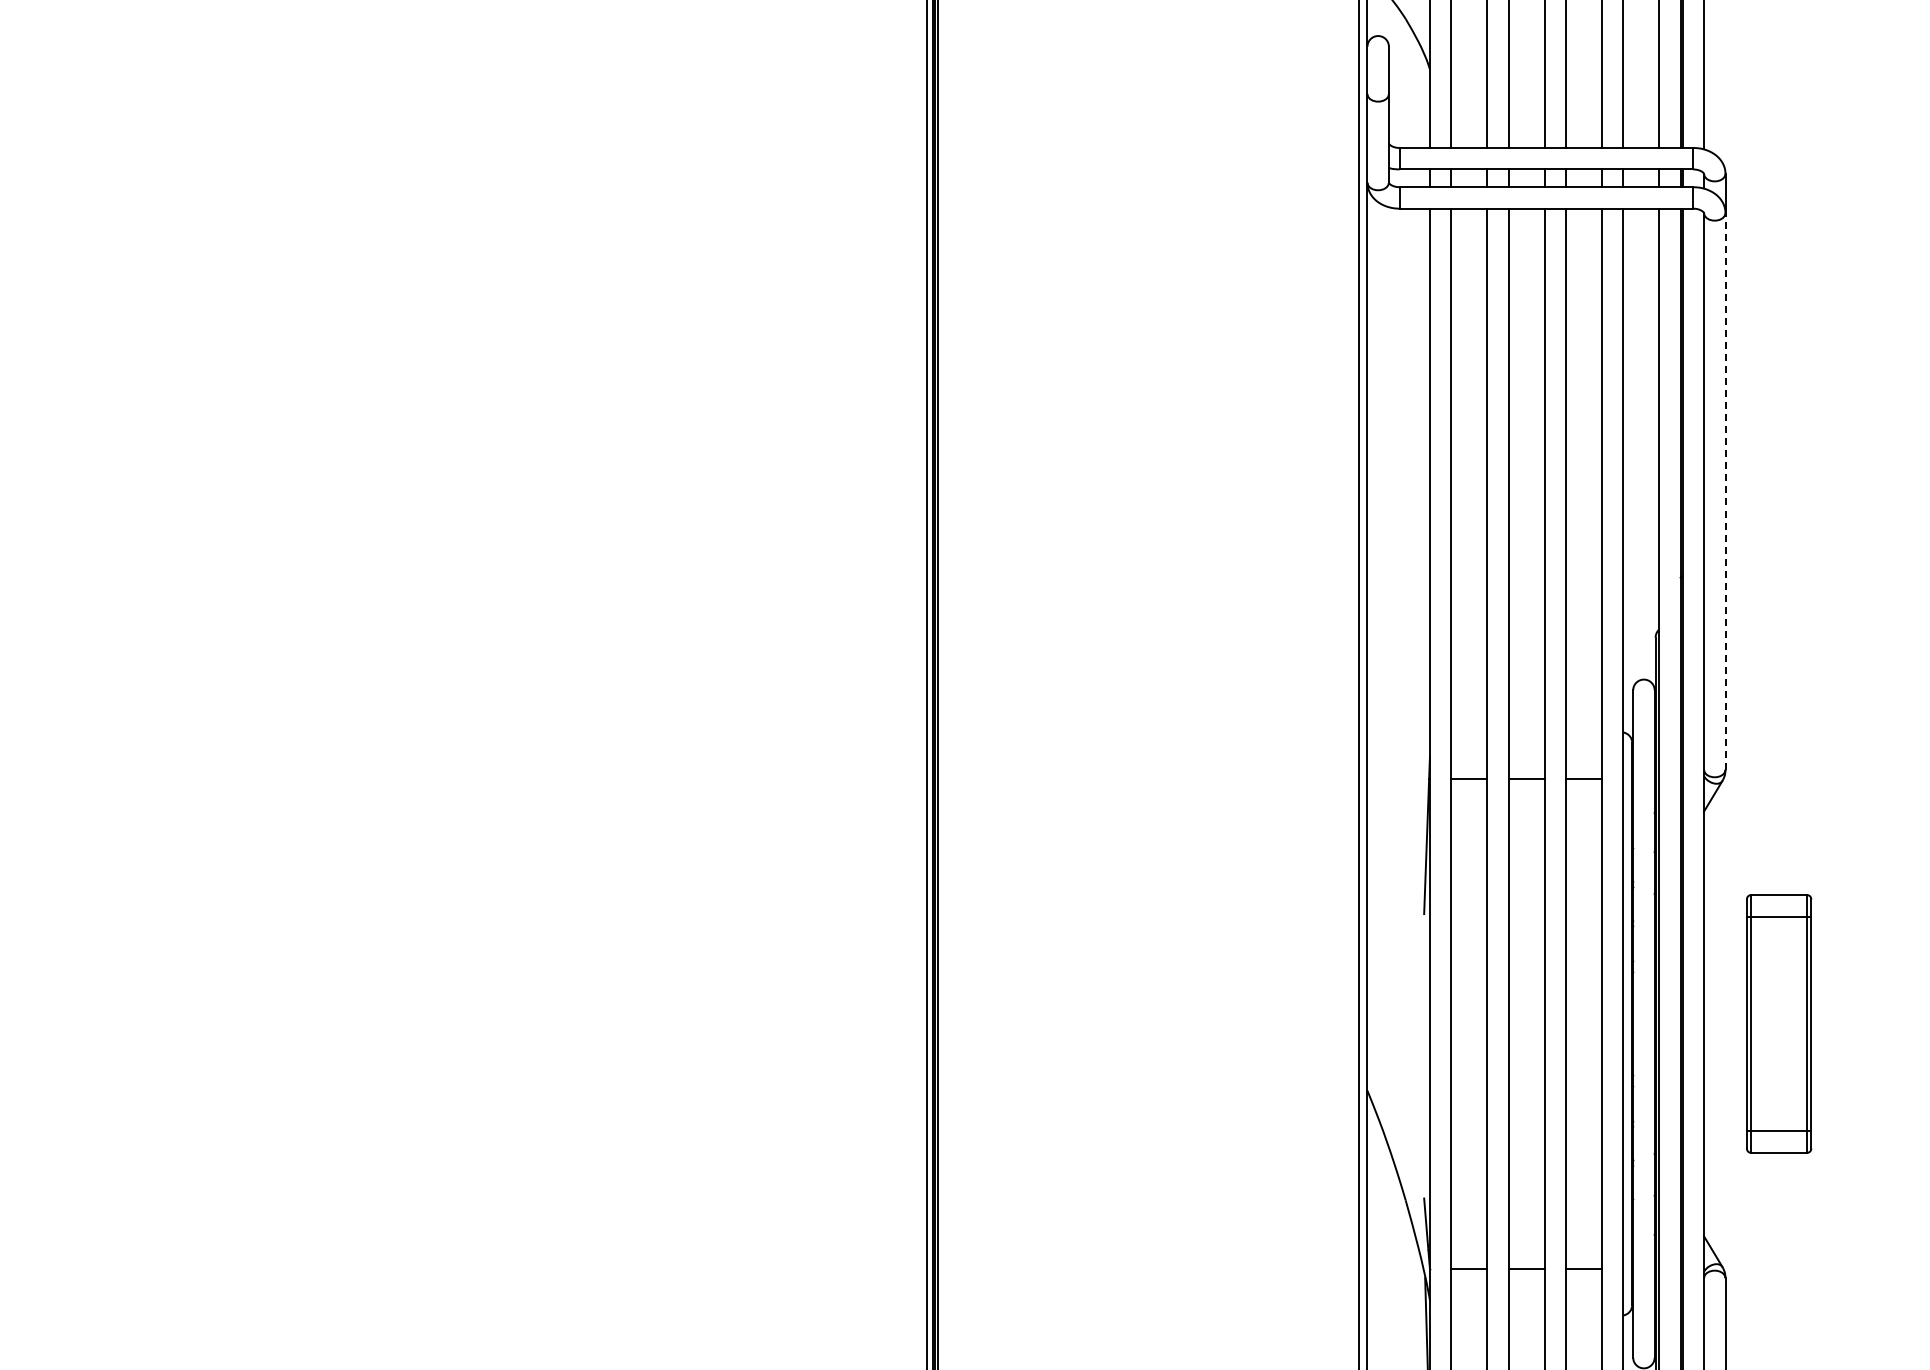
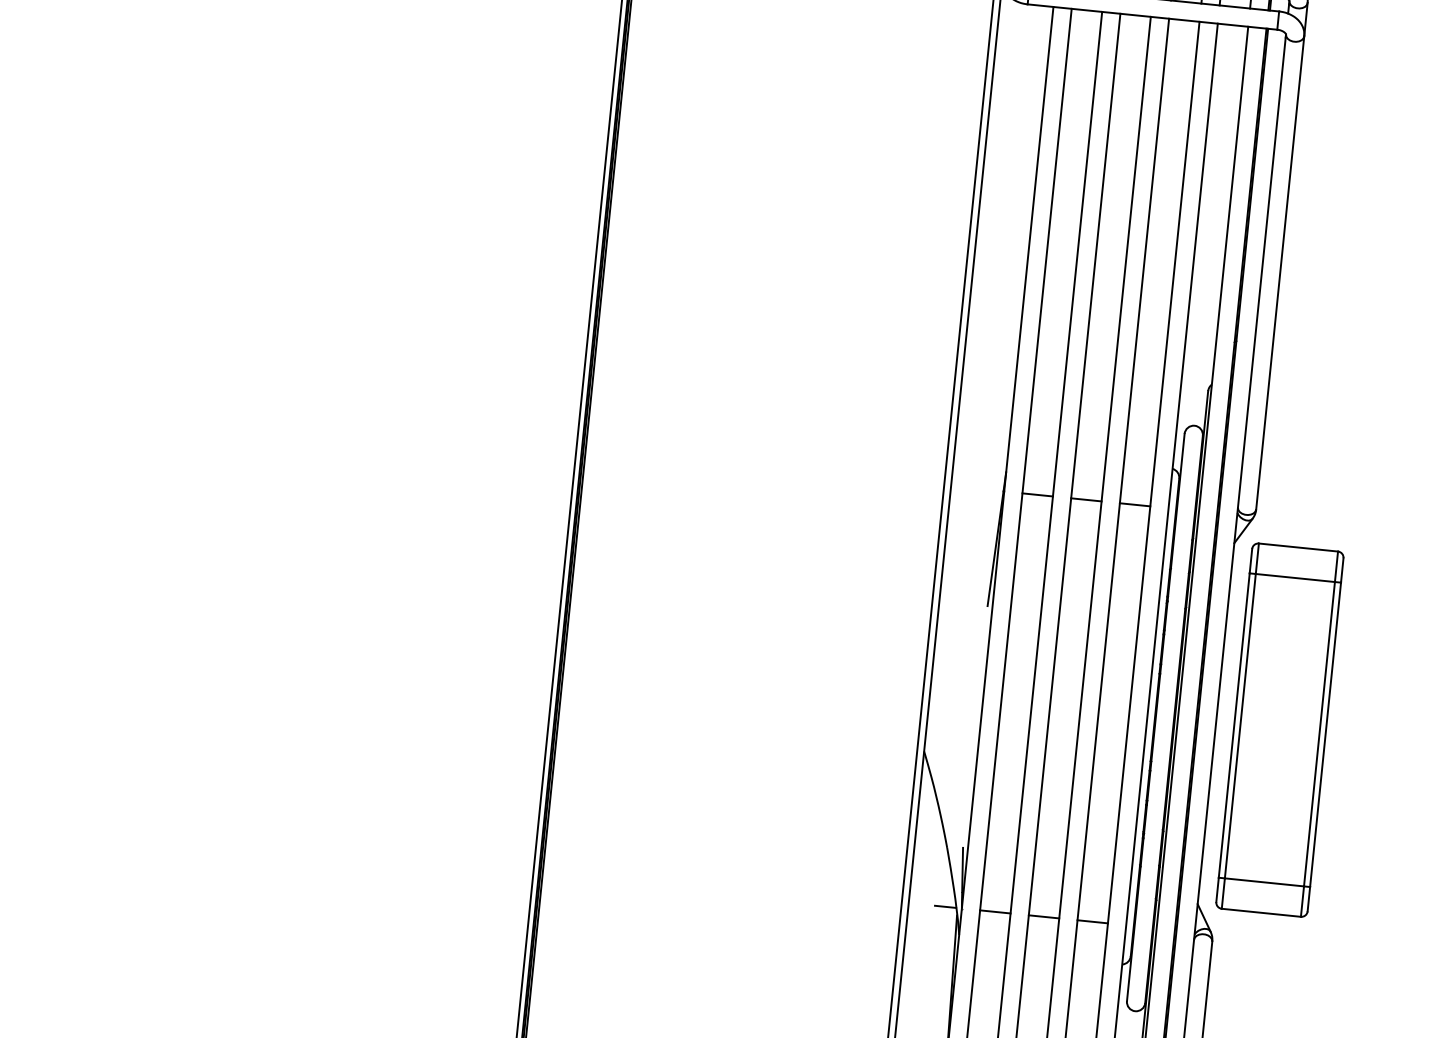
line: (1725, 490) -> (1280, 272), dashed -> solid
part: (1778, 1023) -> (1279, 729), size x1.67
line: (1410, 1269) -> (945, 907), added

